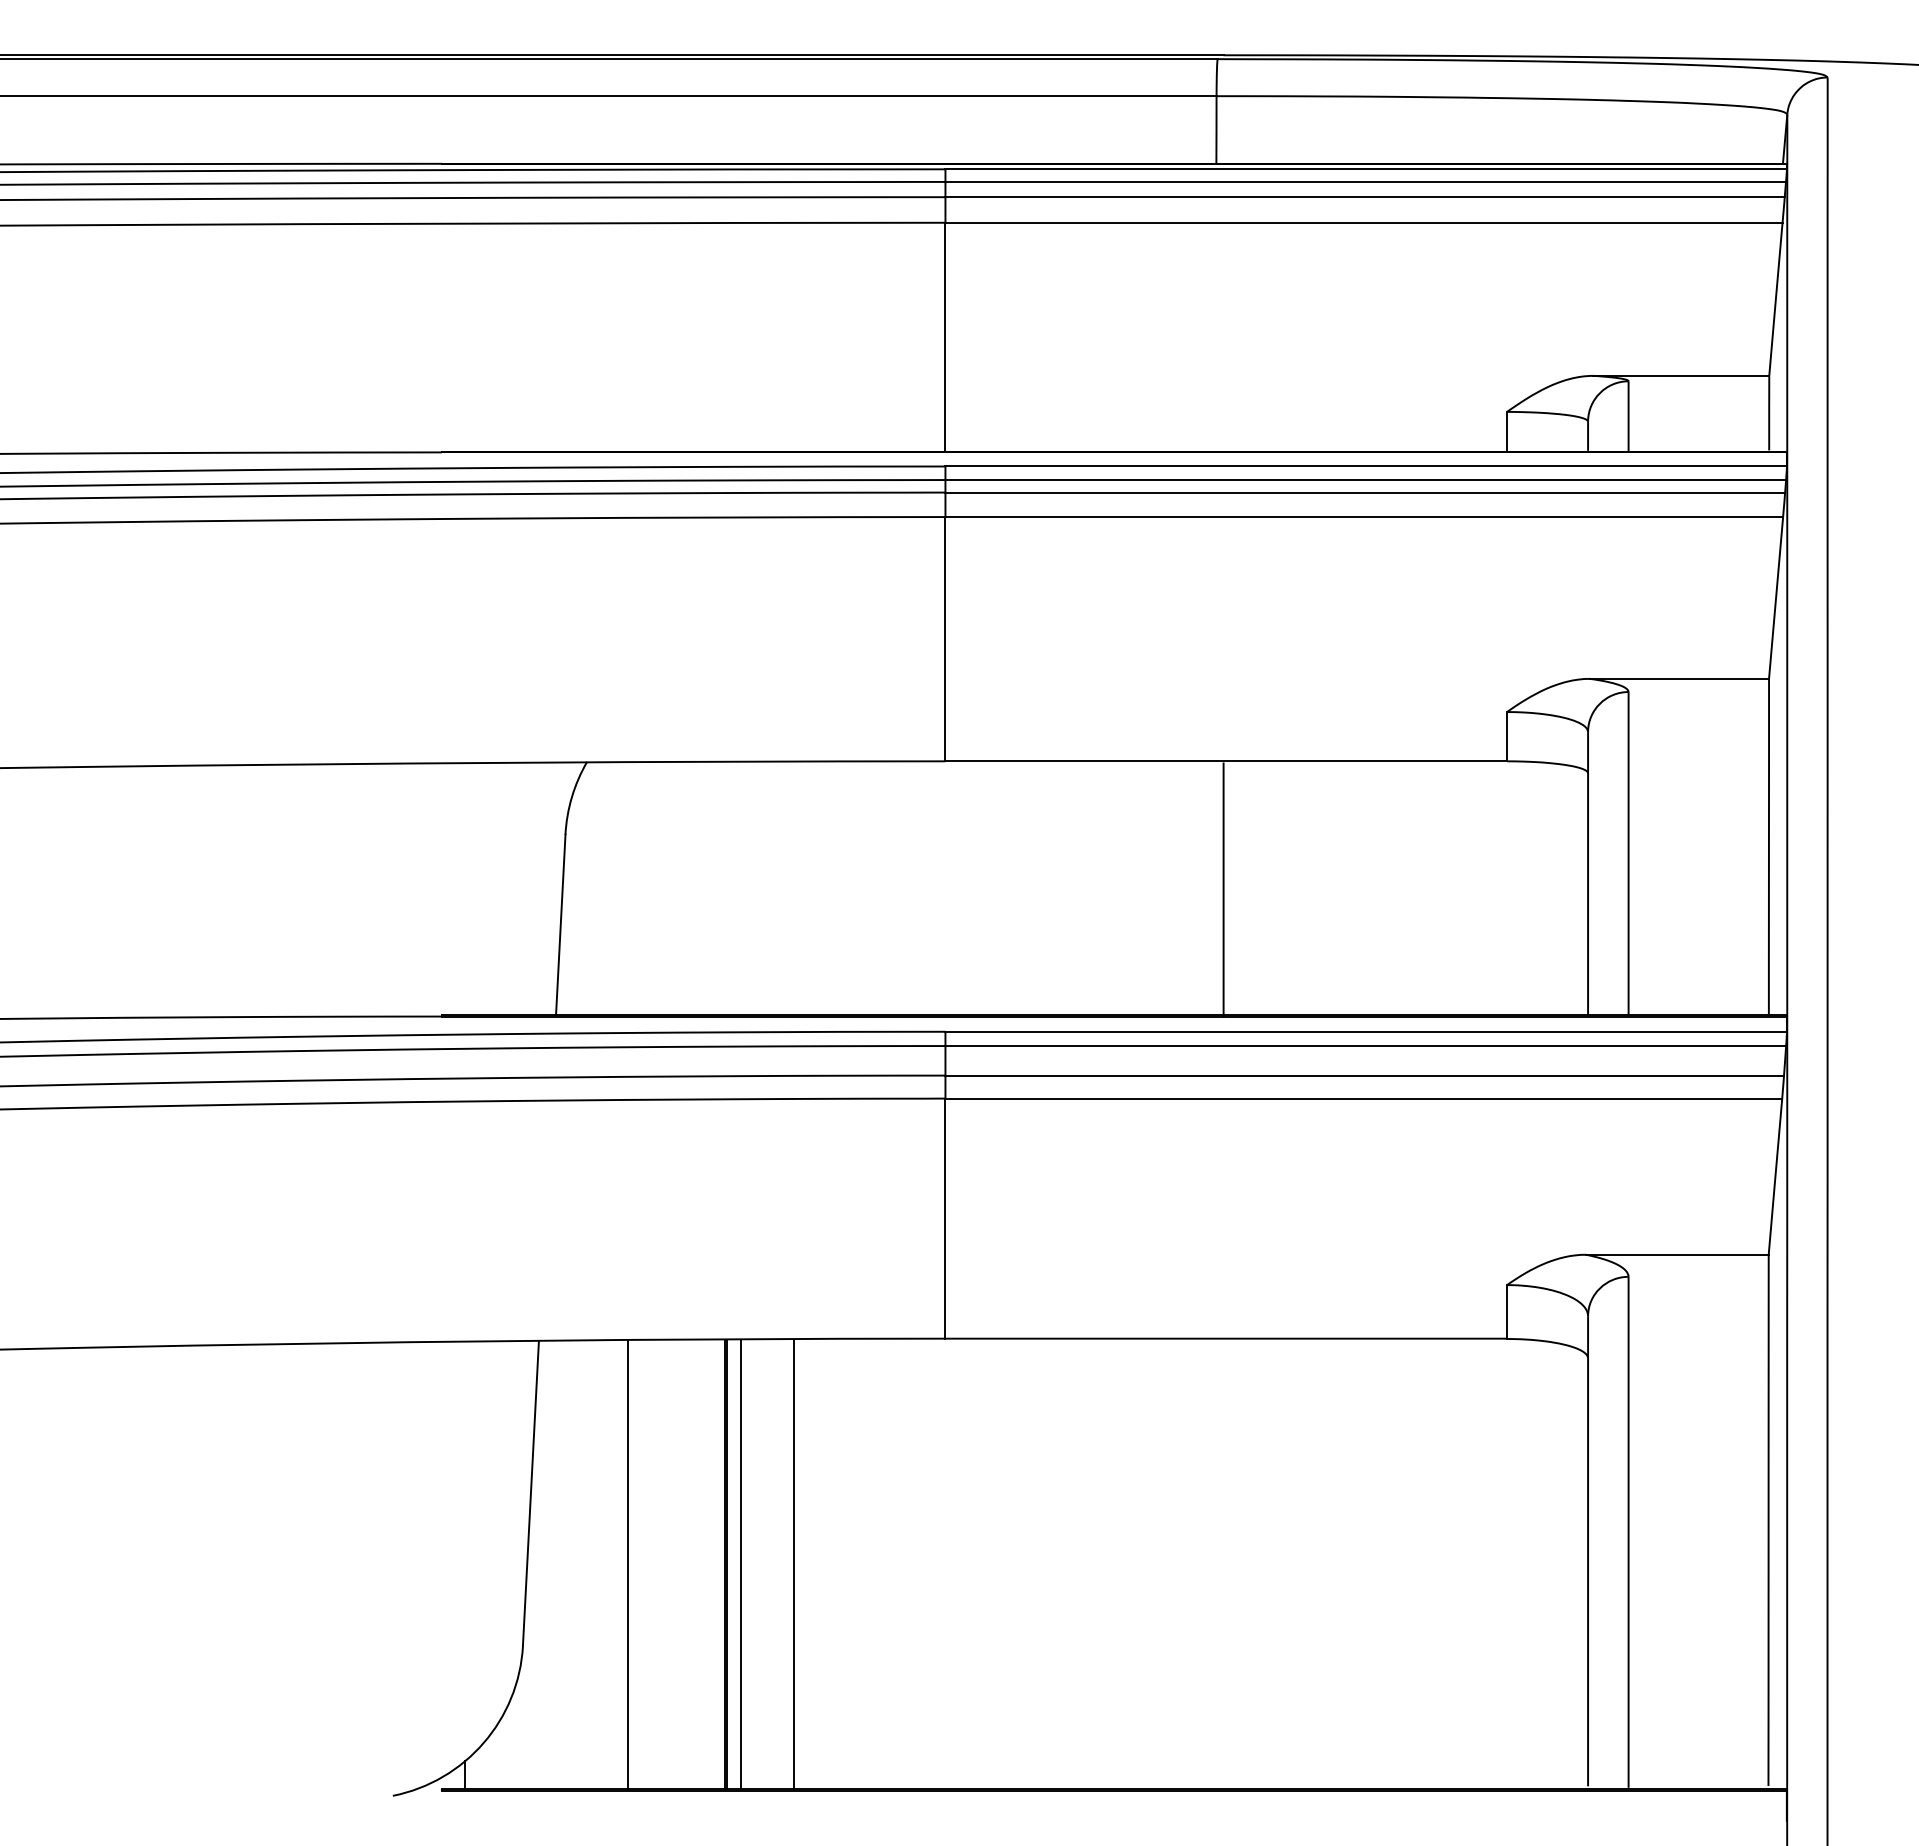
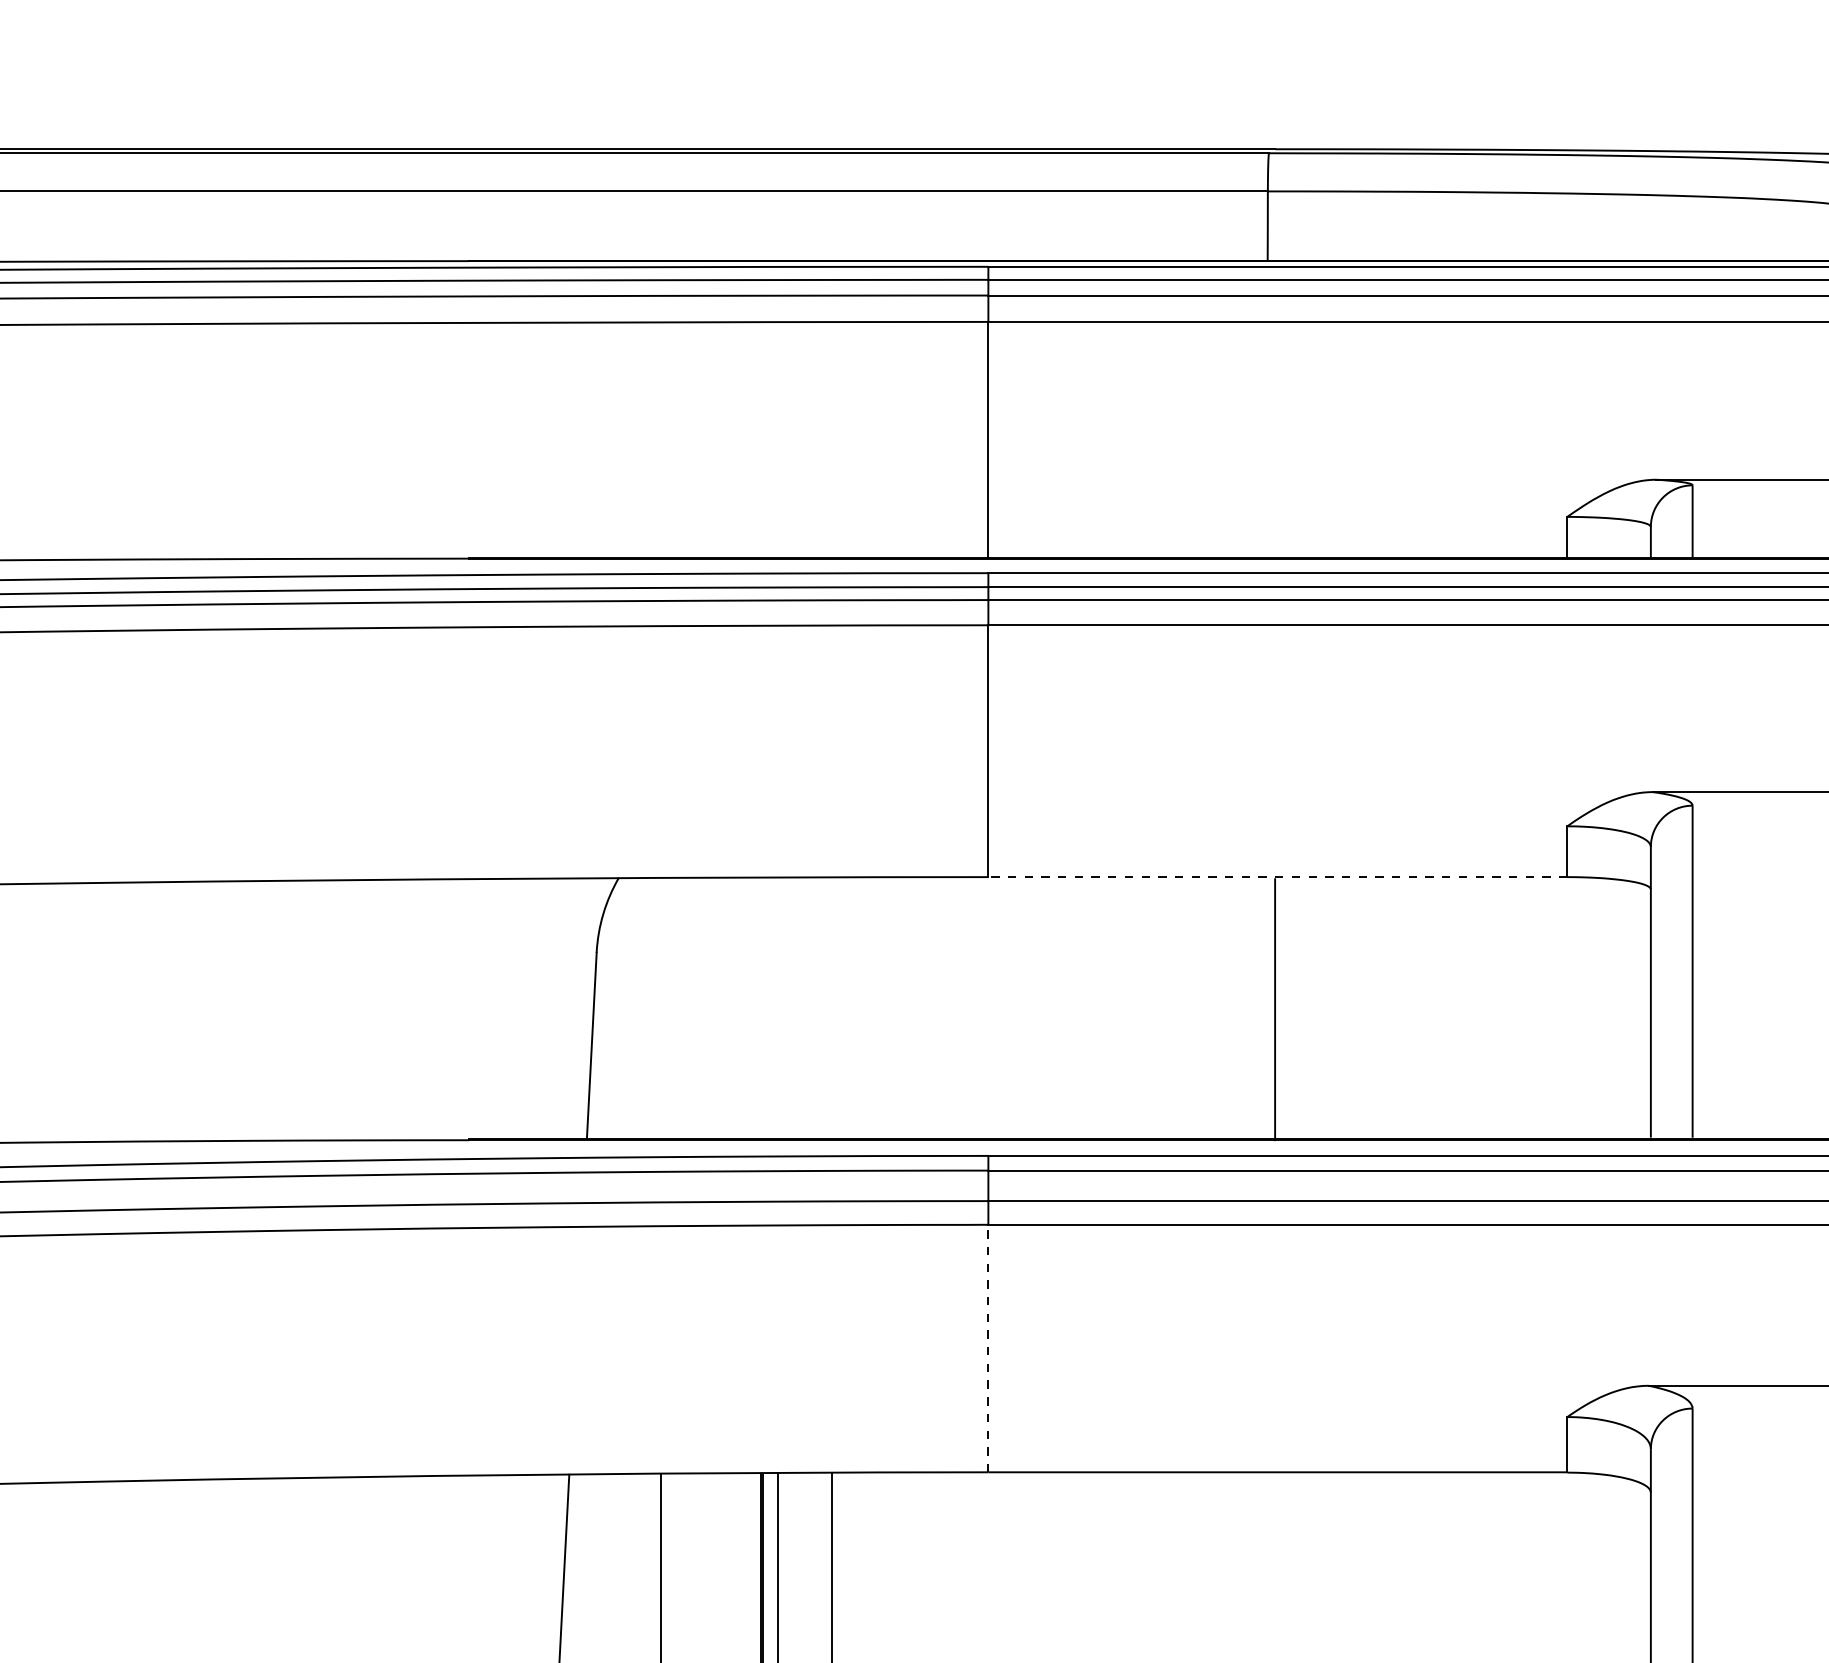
line: (1226, 761) -> (1278, 877), solid -> dashed
line: (945, 1218) -> (988, 1348), solid -> dashed

